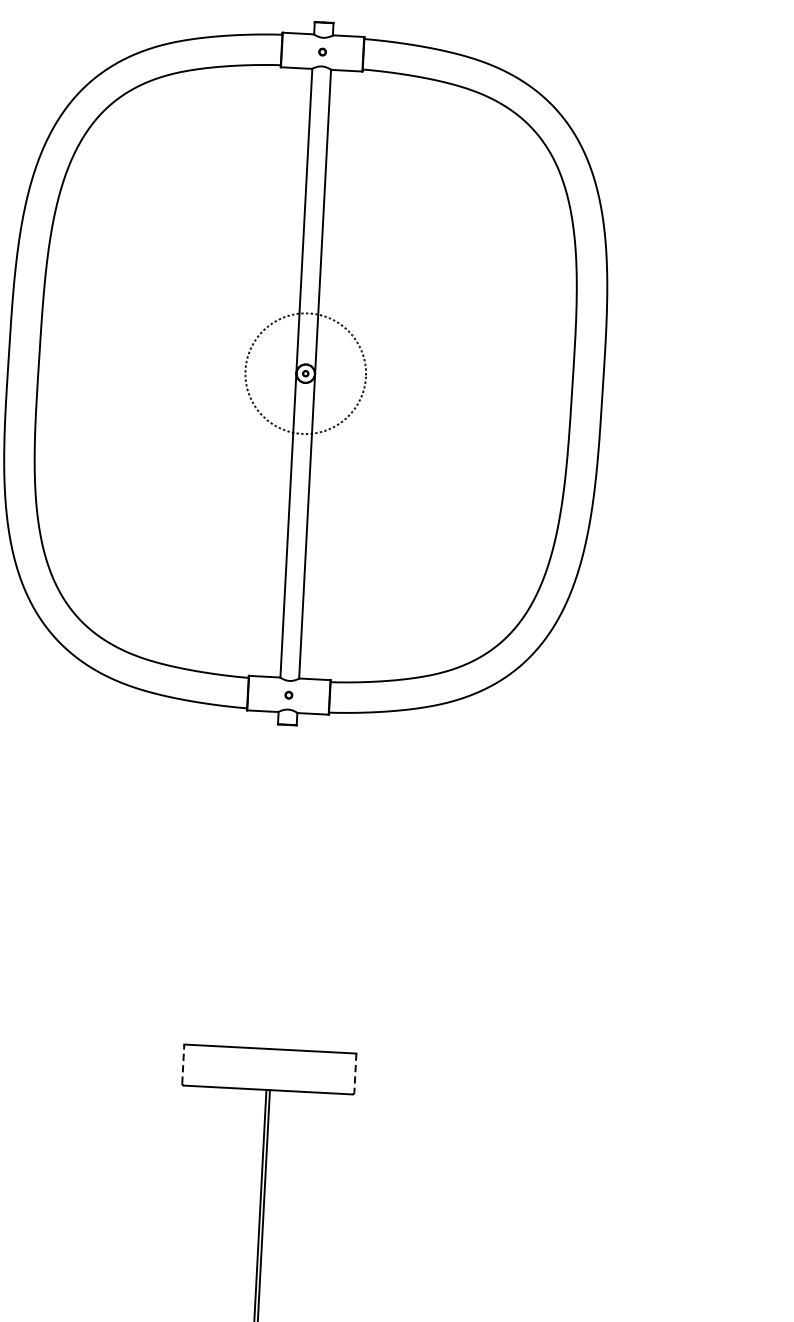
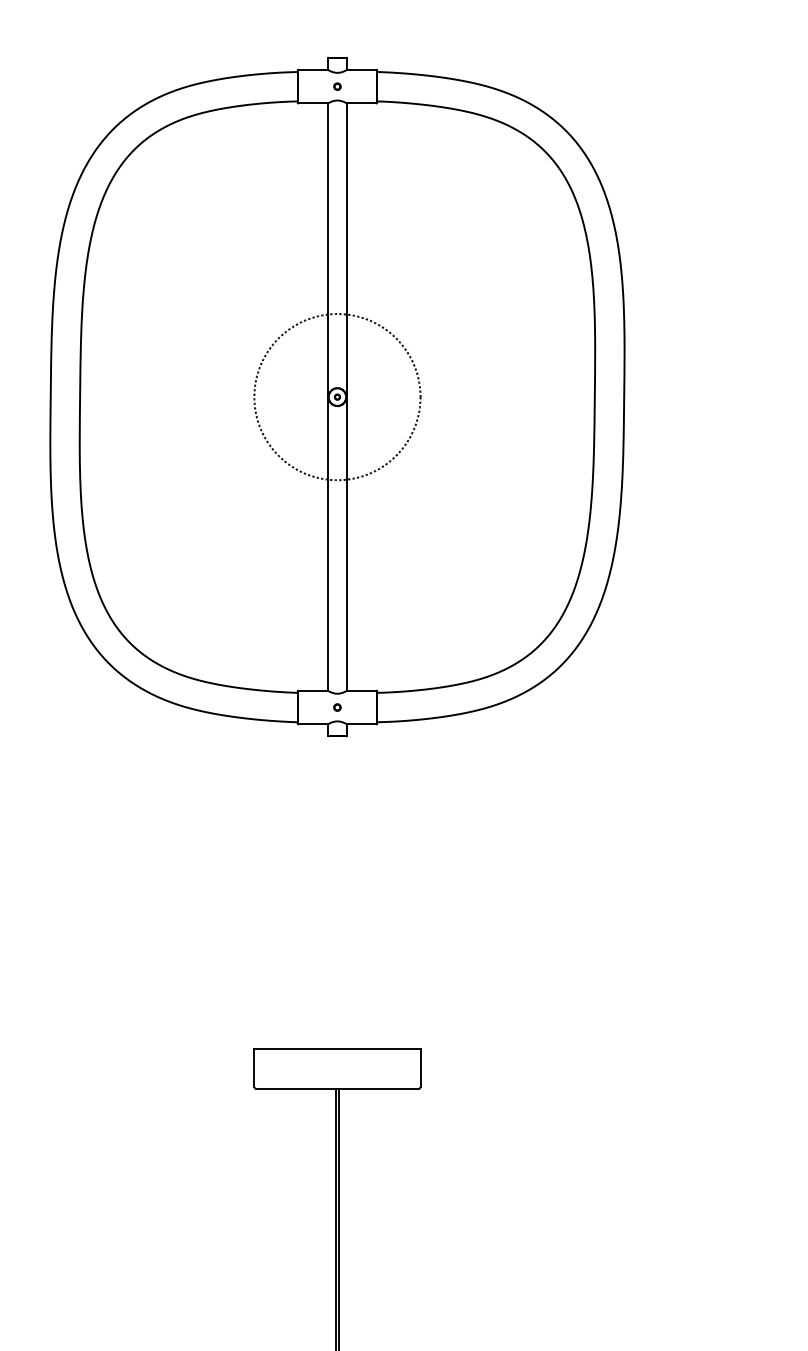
circle: (305, 374) -> (337, 397), size x1.43
line: (183, 1064) -> (254, 1068), dashed -> solid
line: (355, 1073) -> (420, 1068), dashed -> solid

